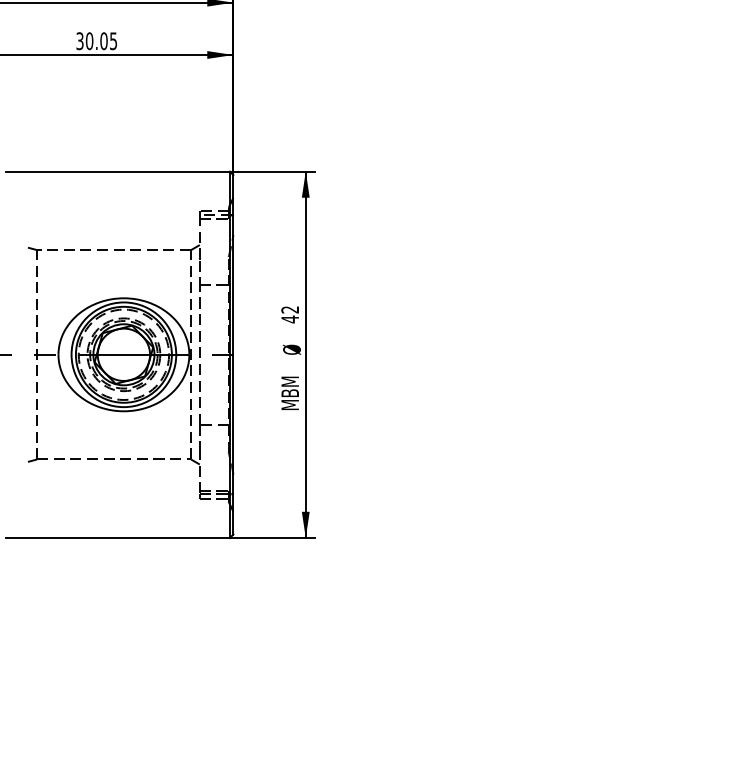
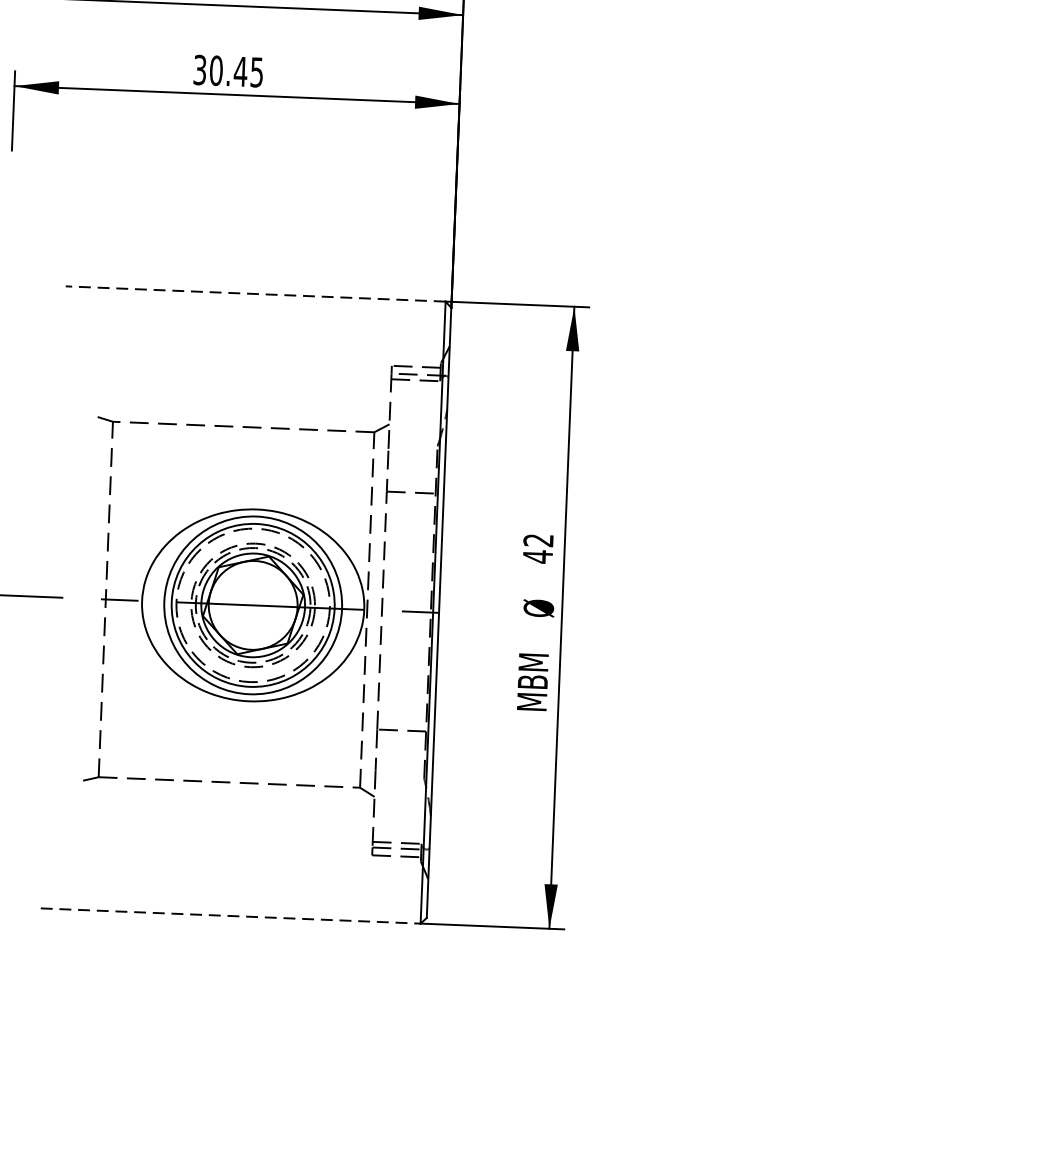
text: (103, 41) -> (239, 72), 30.05 -> 30.45
line: (118, 171) -> (256, 293), solid -> dashed
line: (118, 538) -> (231, 916), solid -> dashed

